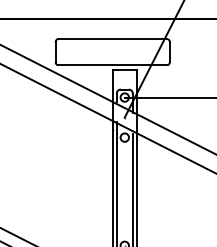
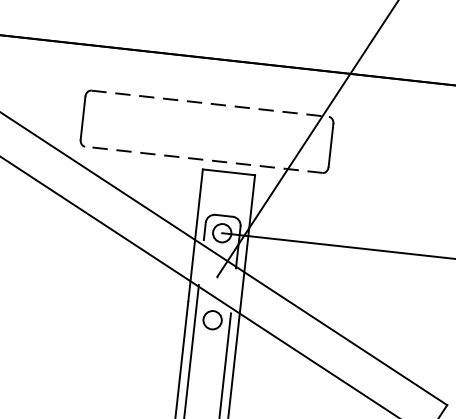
line: (112, 39) -> (209, 104), solid -> dashed
line: (112, 65) -> (203, 160), solid -> dashed

